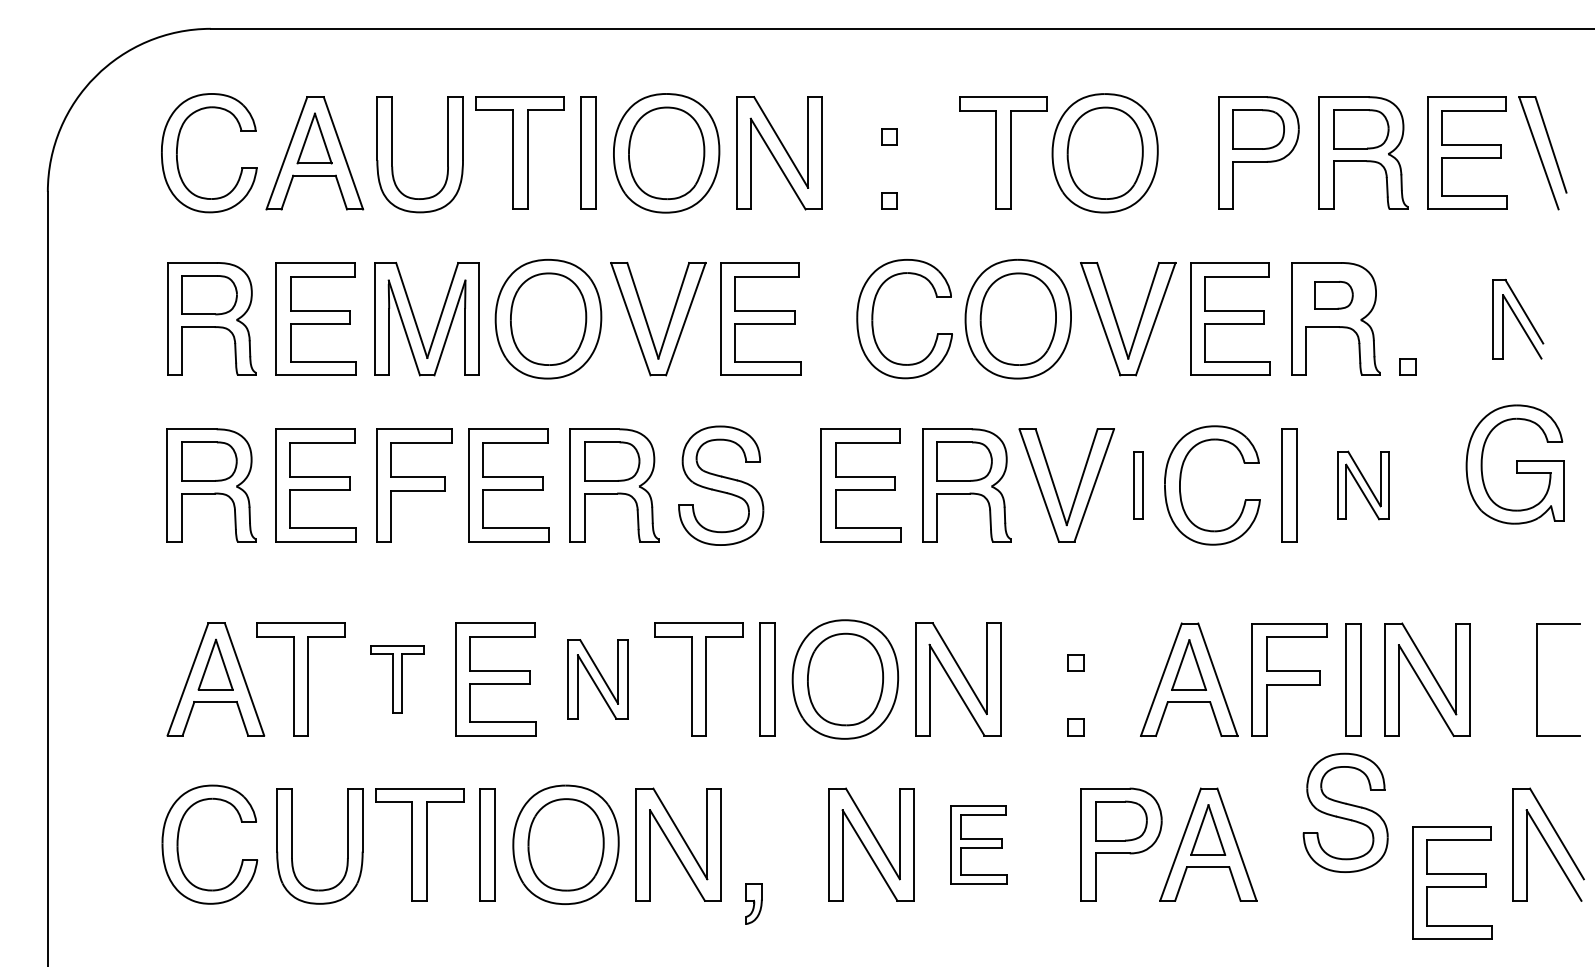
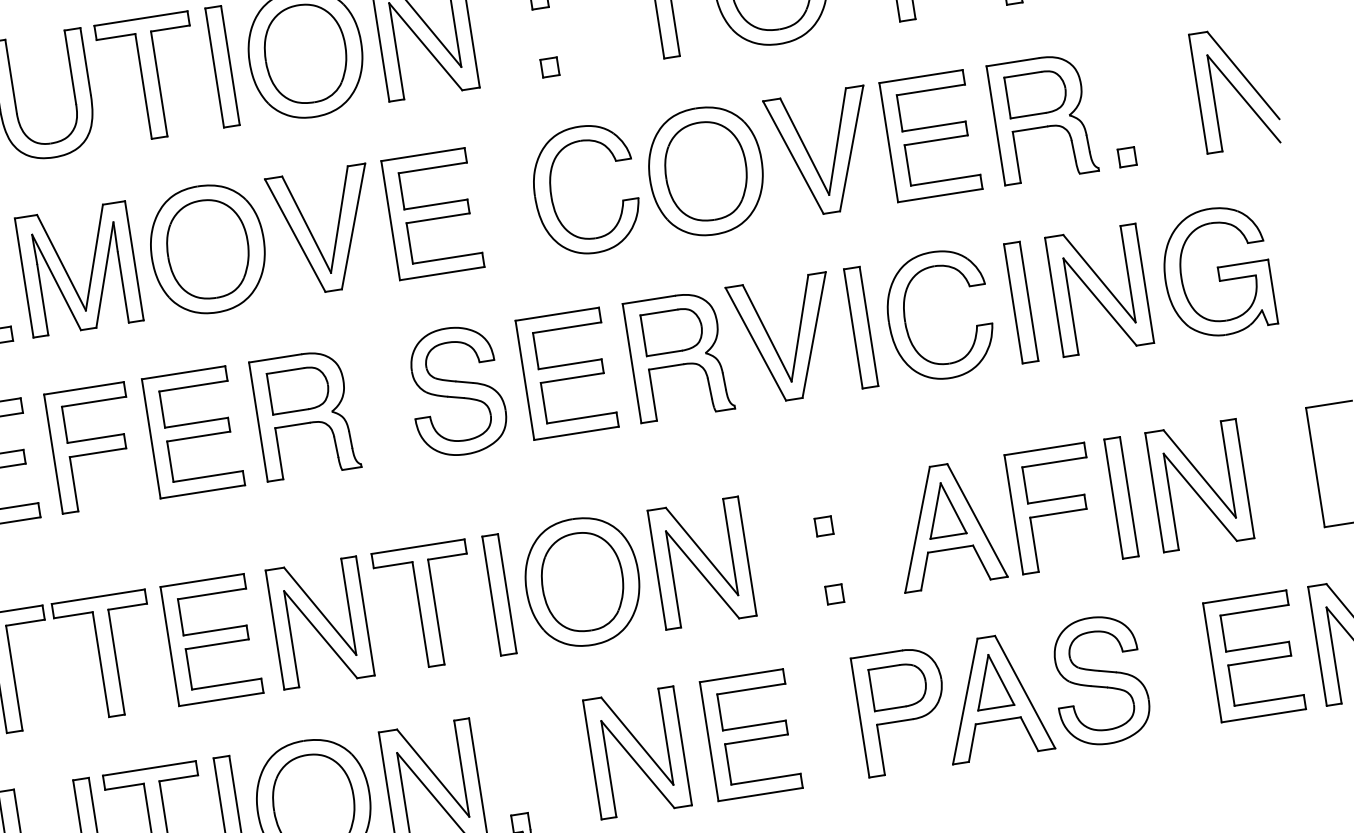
part: (1333, 295) -> (1036, 93), size x1.43
part: (1518, 319) -> (1236, 88), size x1.43
part: (1514, 464) -> (1216, 272), moved
part: (721, 485) -> (457, 390), moved
part: (1138, 485) -> (861, 327), size x1.67
part: (1363, 485) -> (1099, 290), size x1.67
part: (397, 679) -> (107, 656), size x1.67
part: (597, 679) -> (319, 623), size x1.43
part: (1345, 812) -> (1099, 680), moved
part: (978, 844) -> (751, 734), size x1.43
part: (1452, 882) -> (1254, 655), moved

